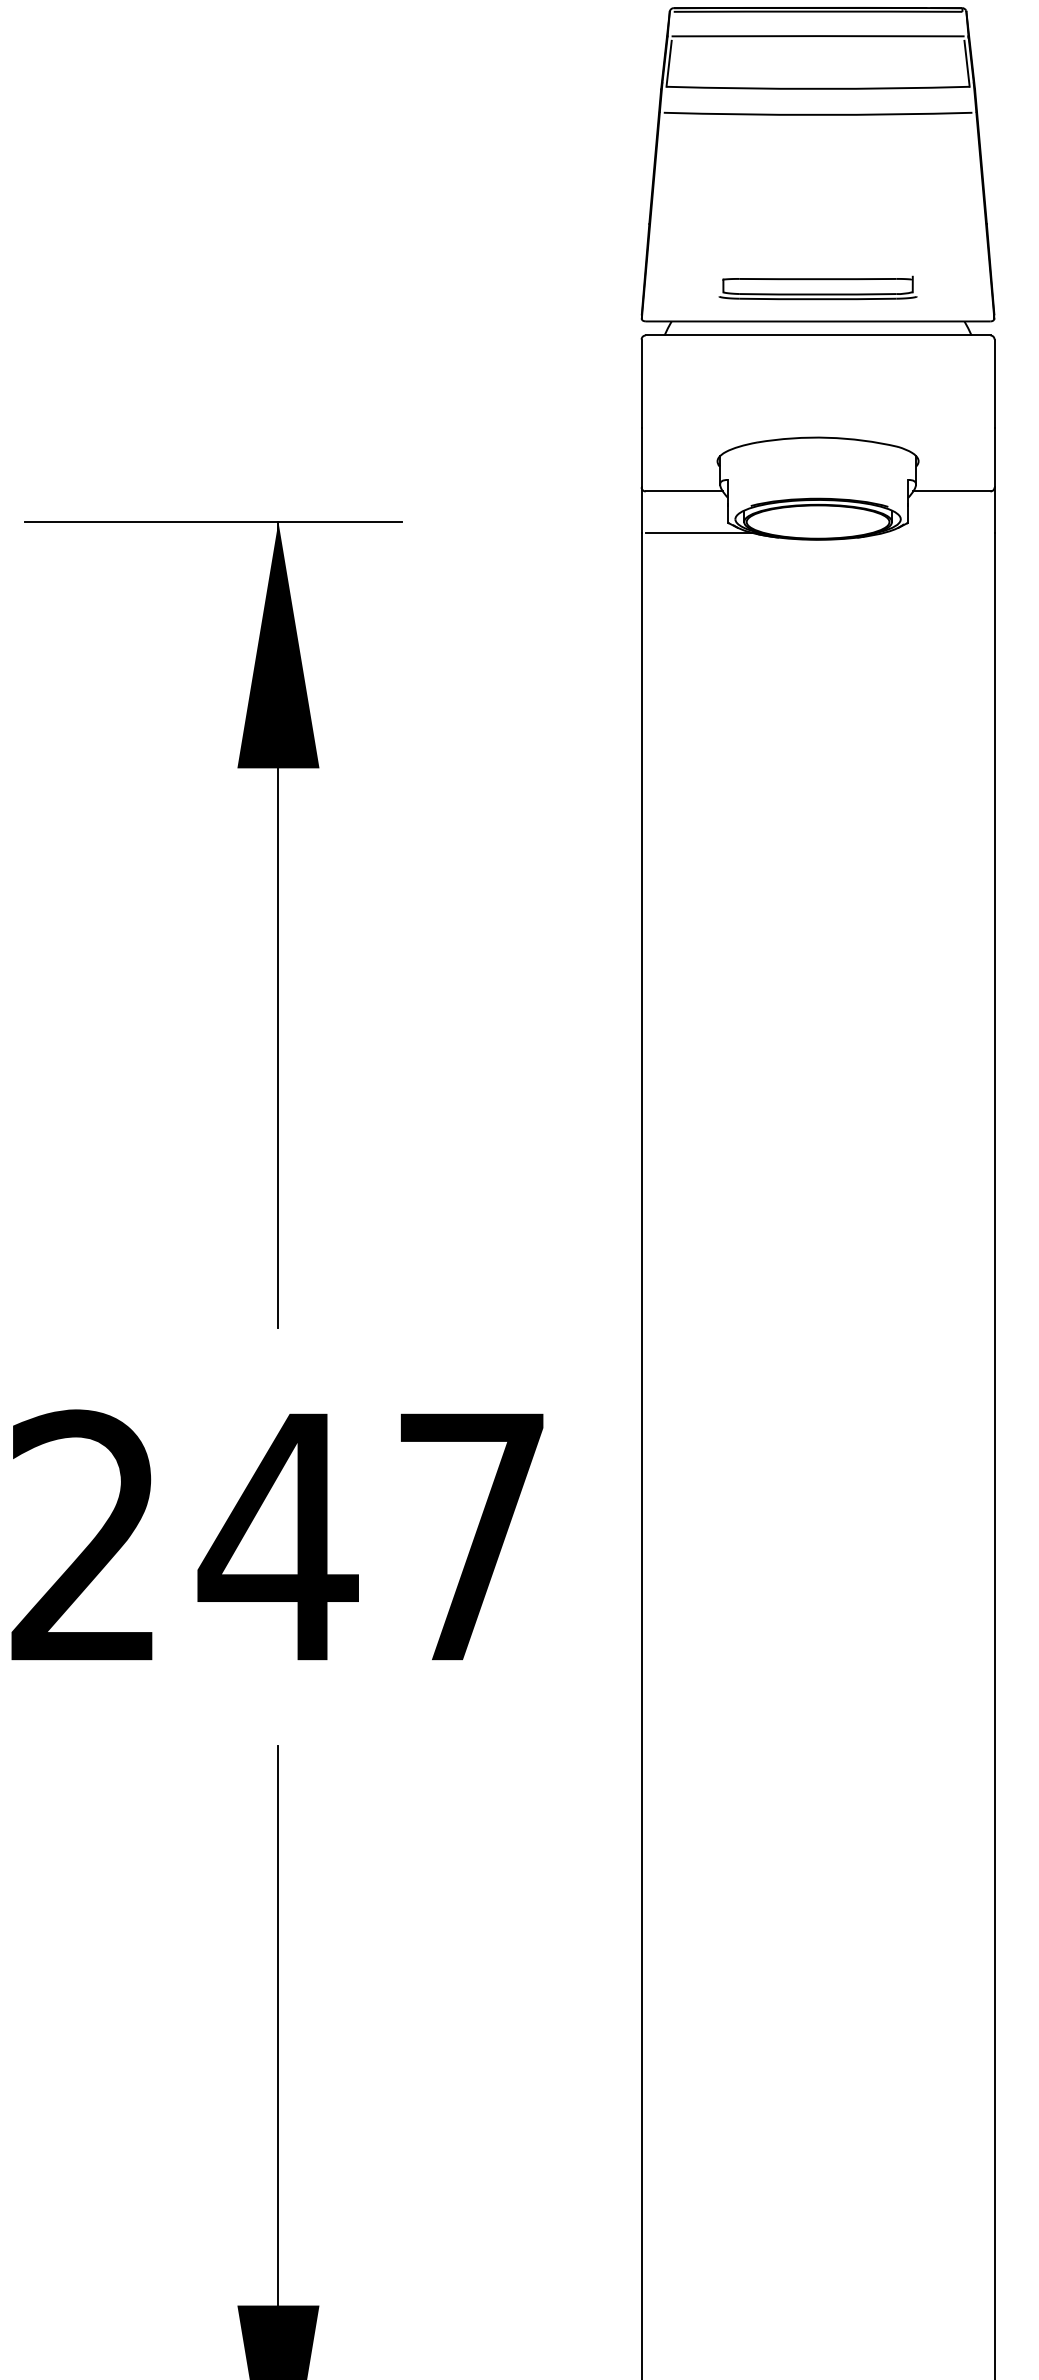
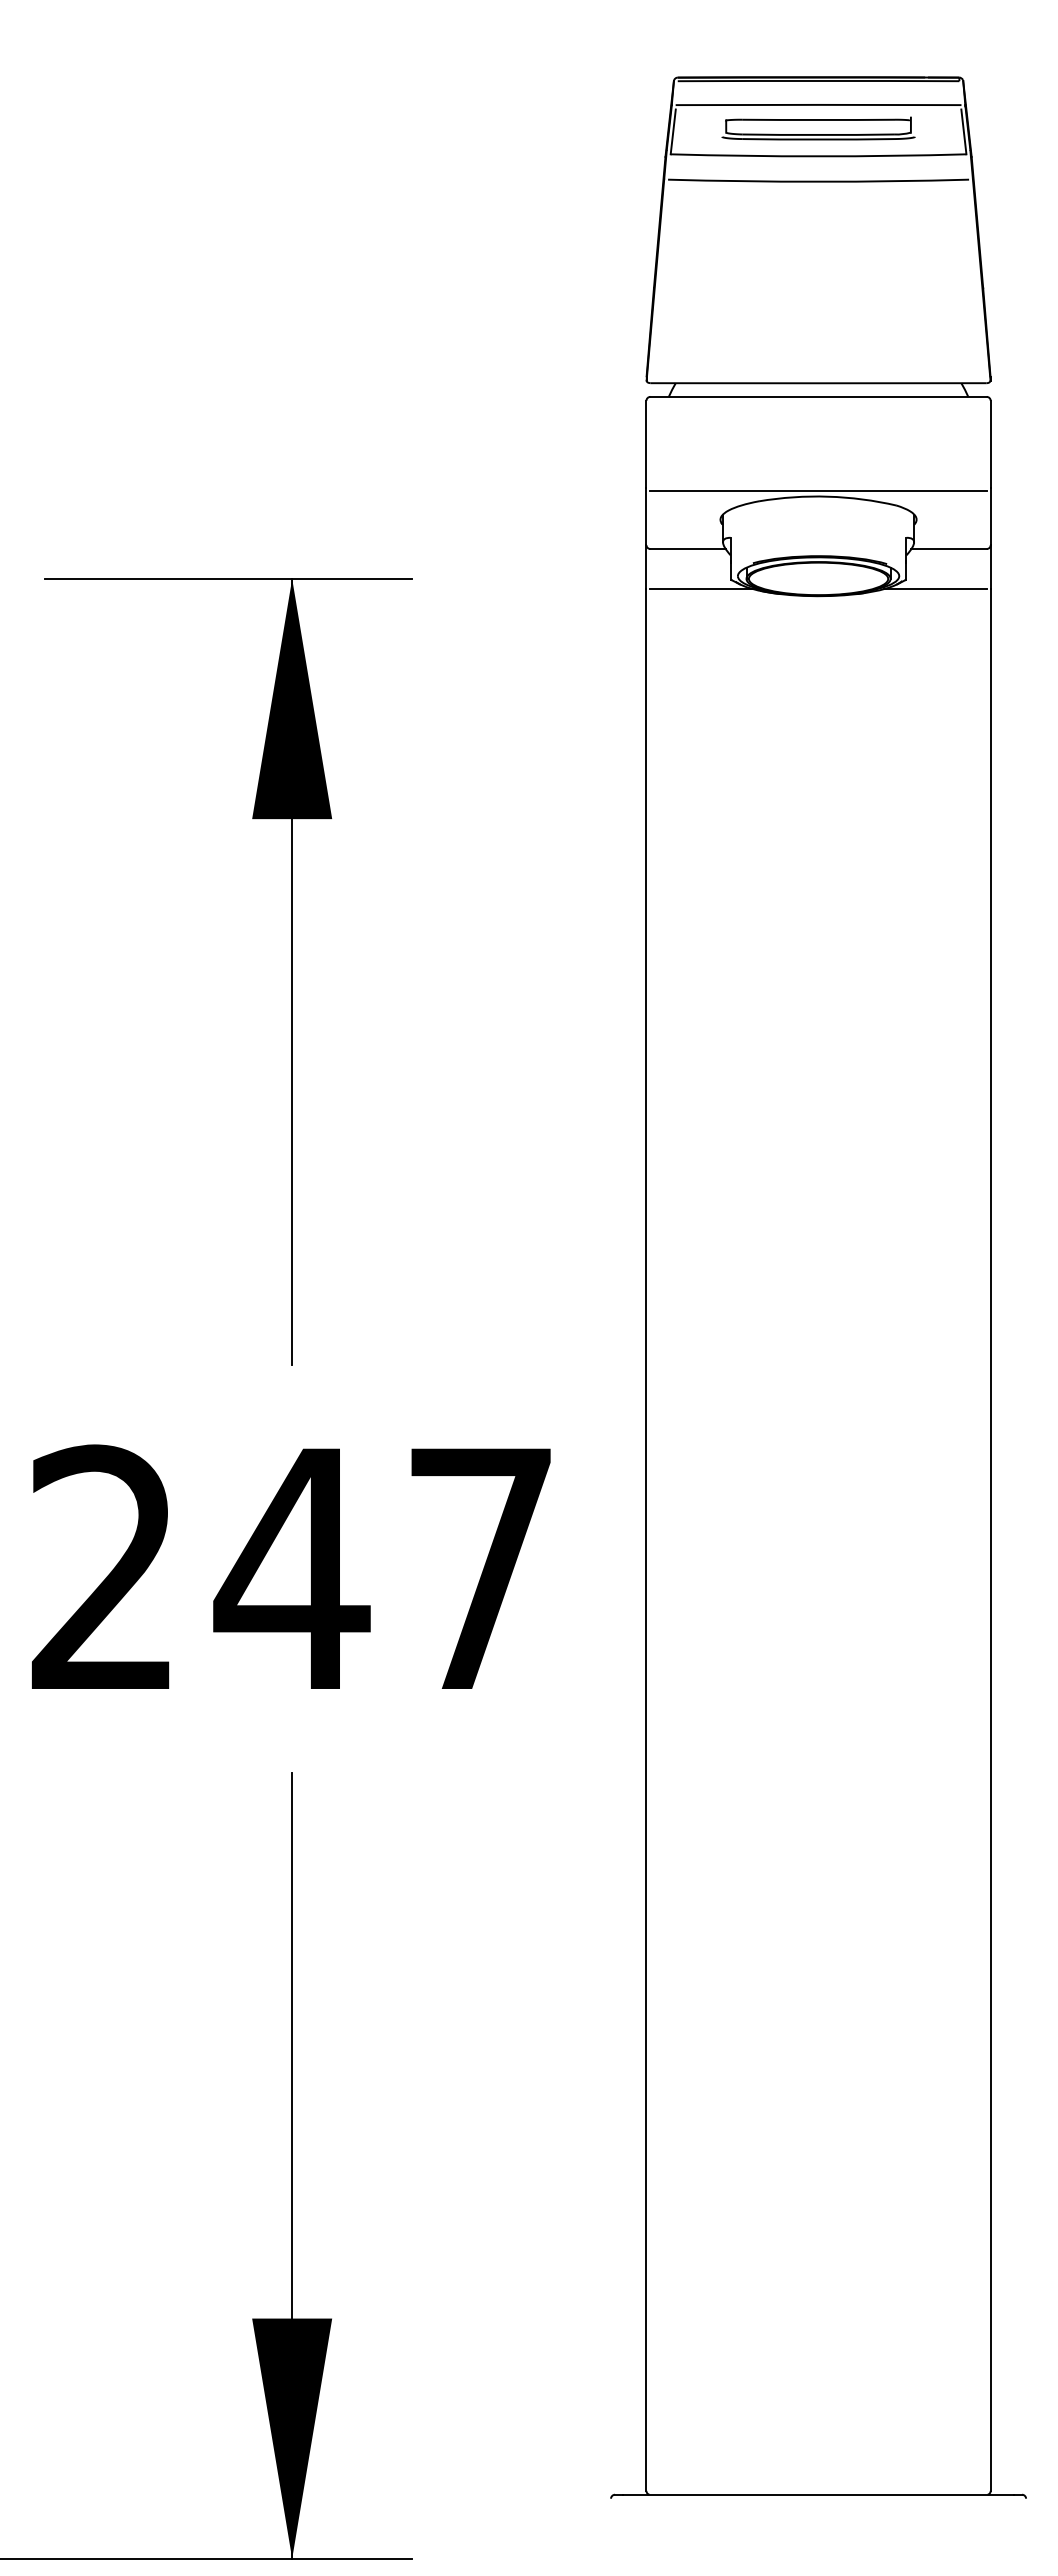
part: (818, 287) -> (818, 128), moved
line: (818, 432) -> (818, 491), added
line: (937, 532) -> (935, 589), added

